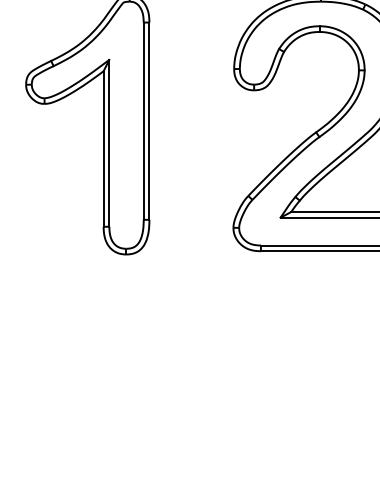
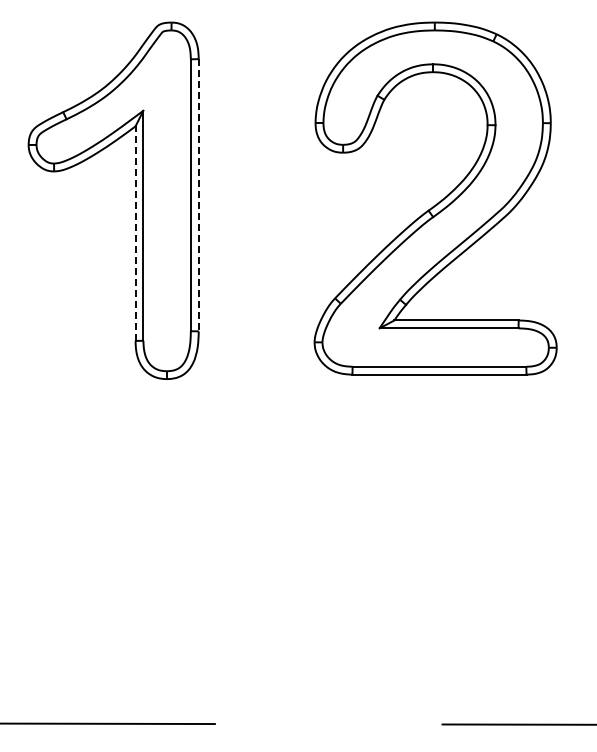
line: (149, 121) -> (198, 195), solid -> dashed
line: (103, 148) -> (135, 233), solid -> dashed

